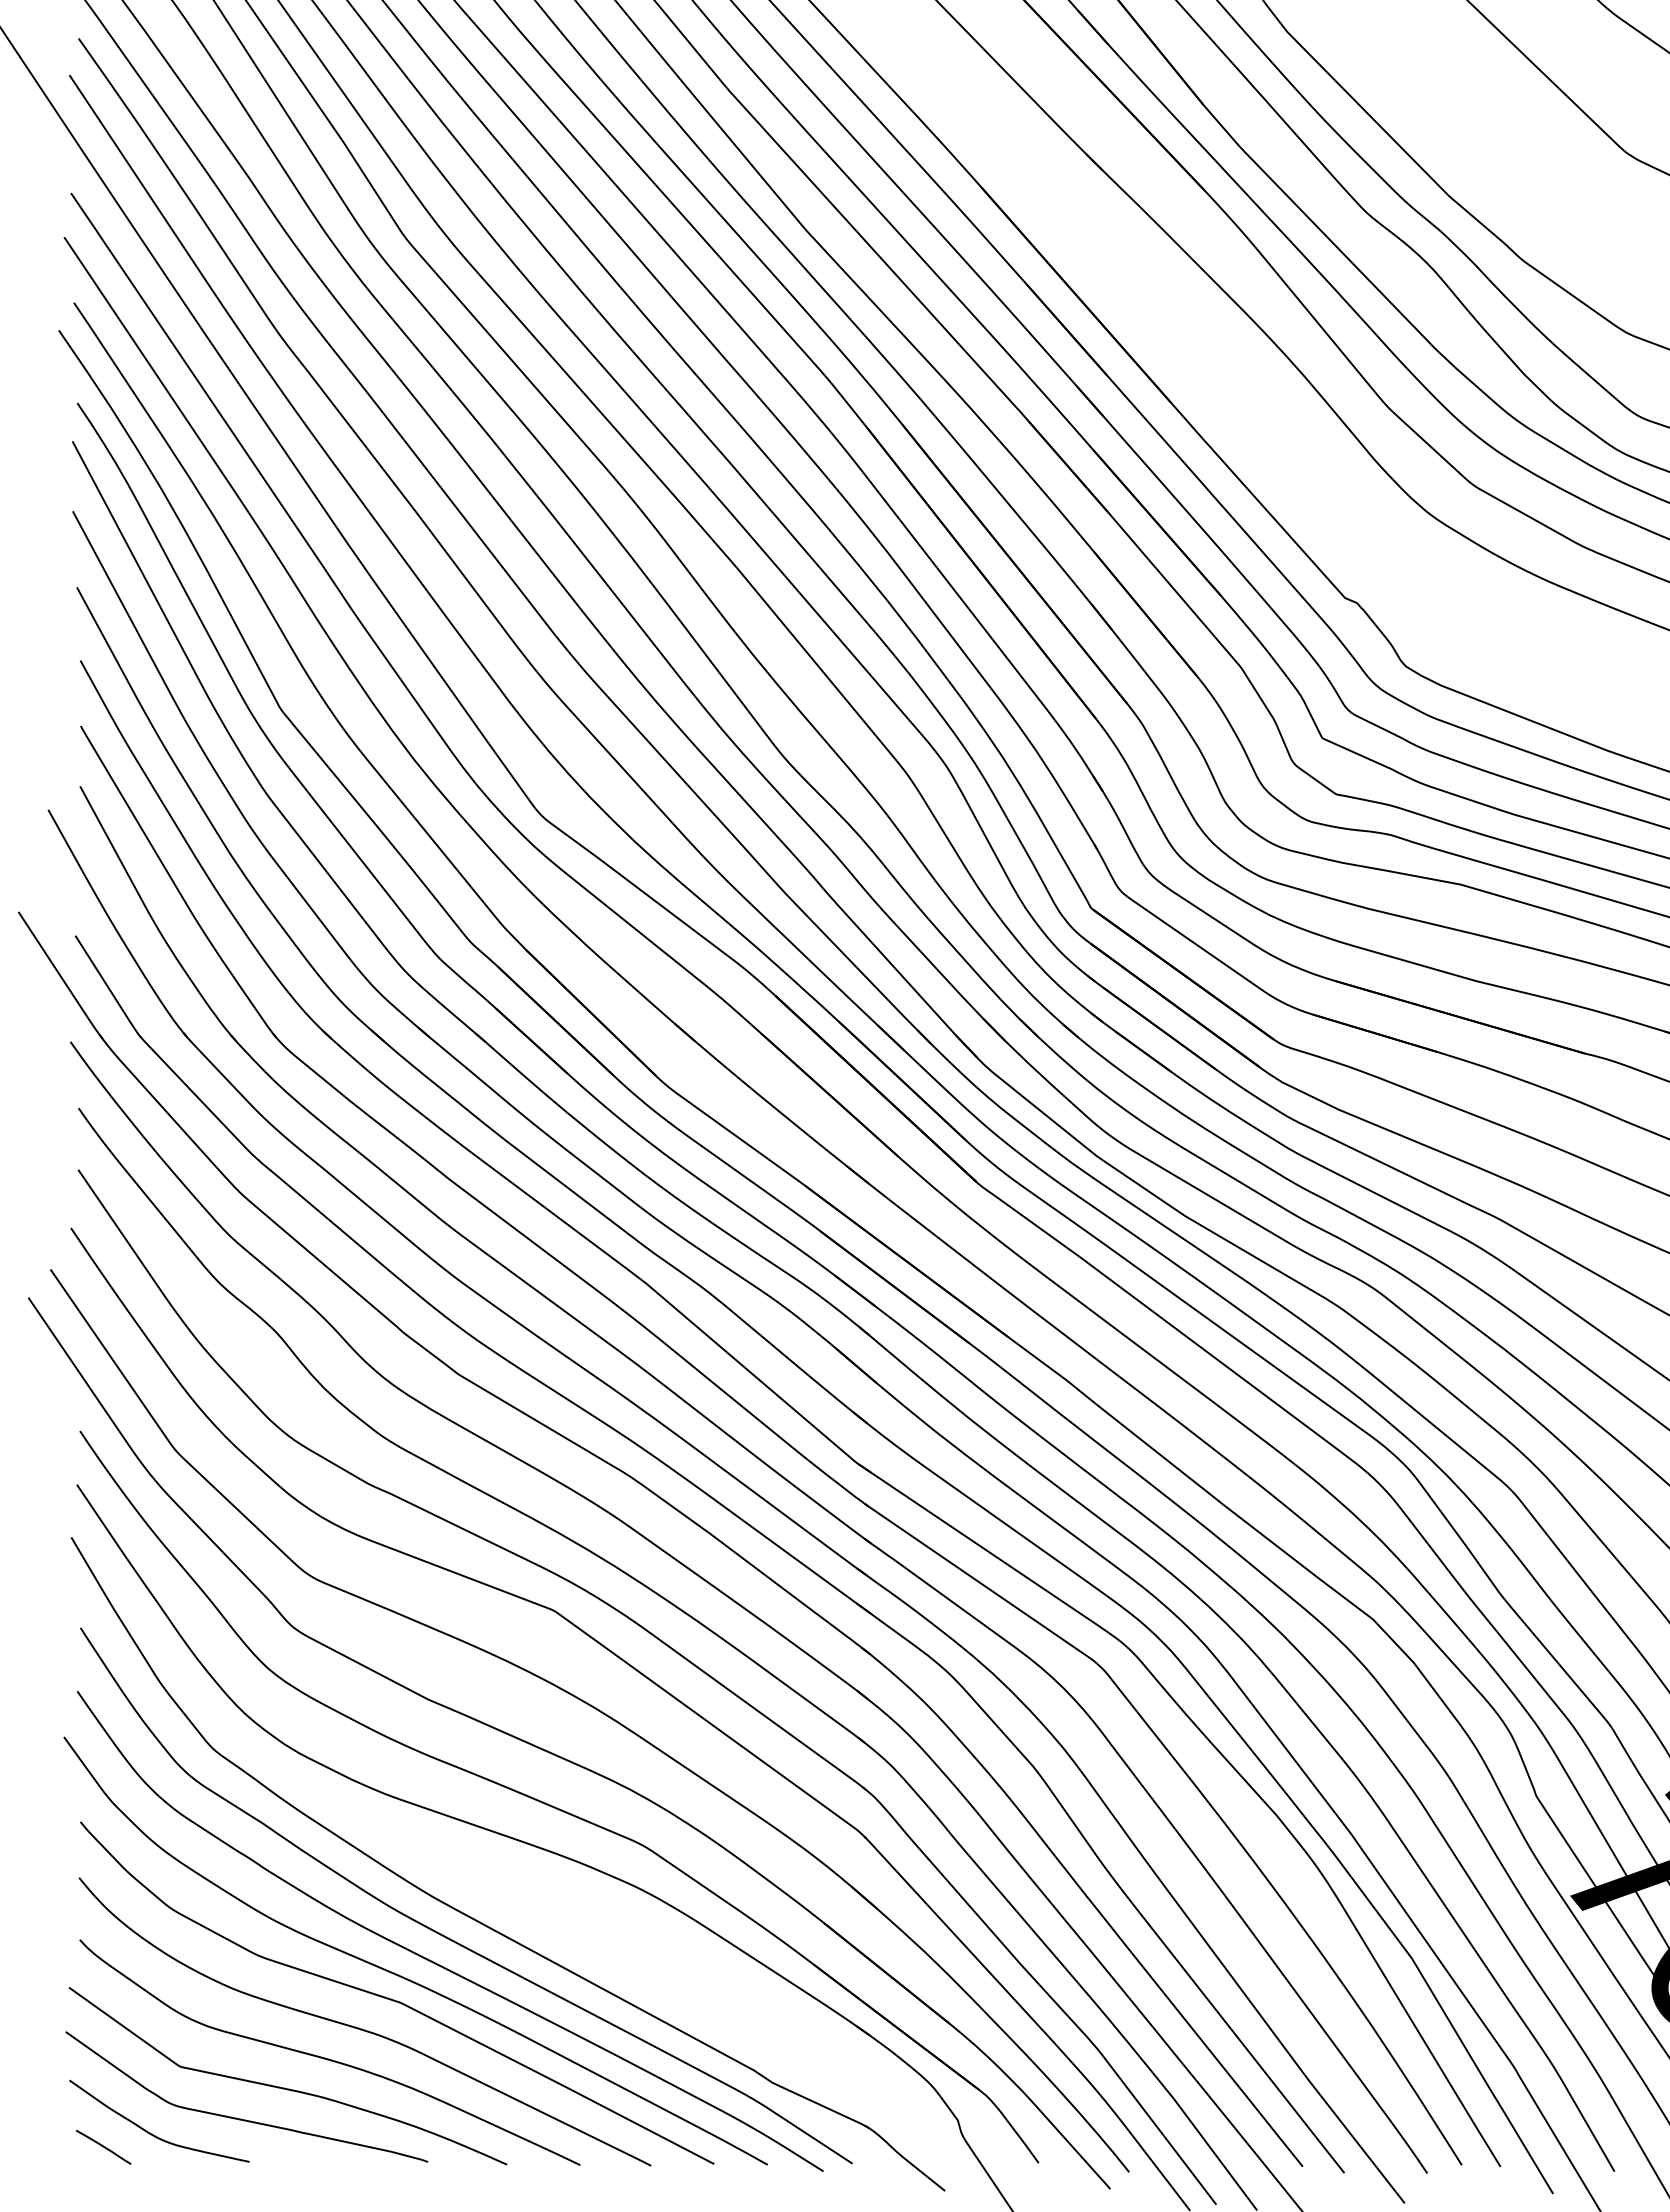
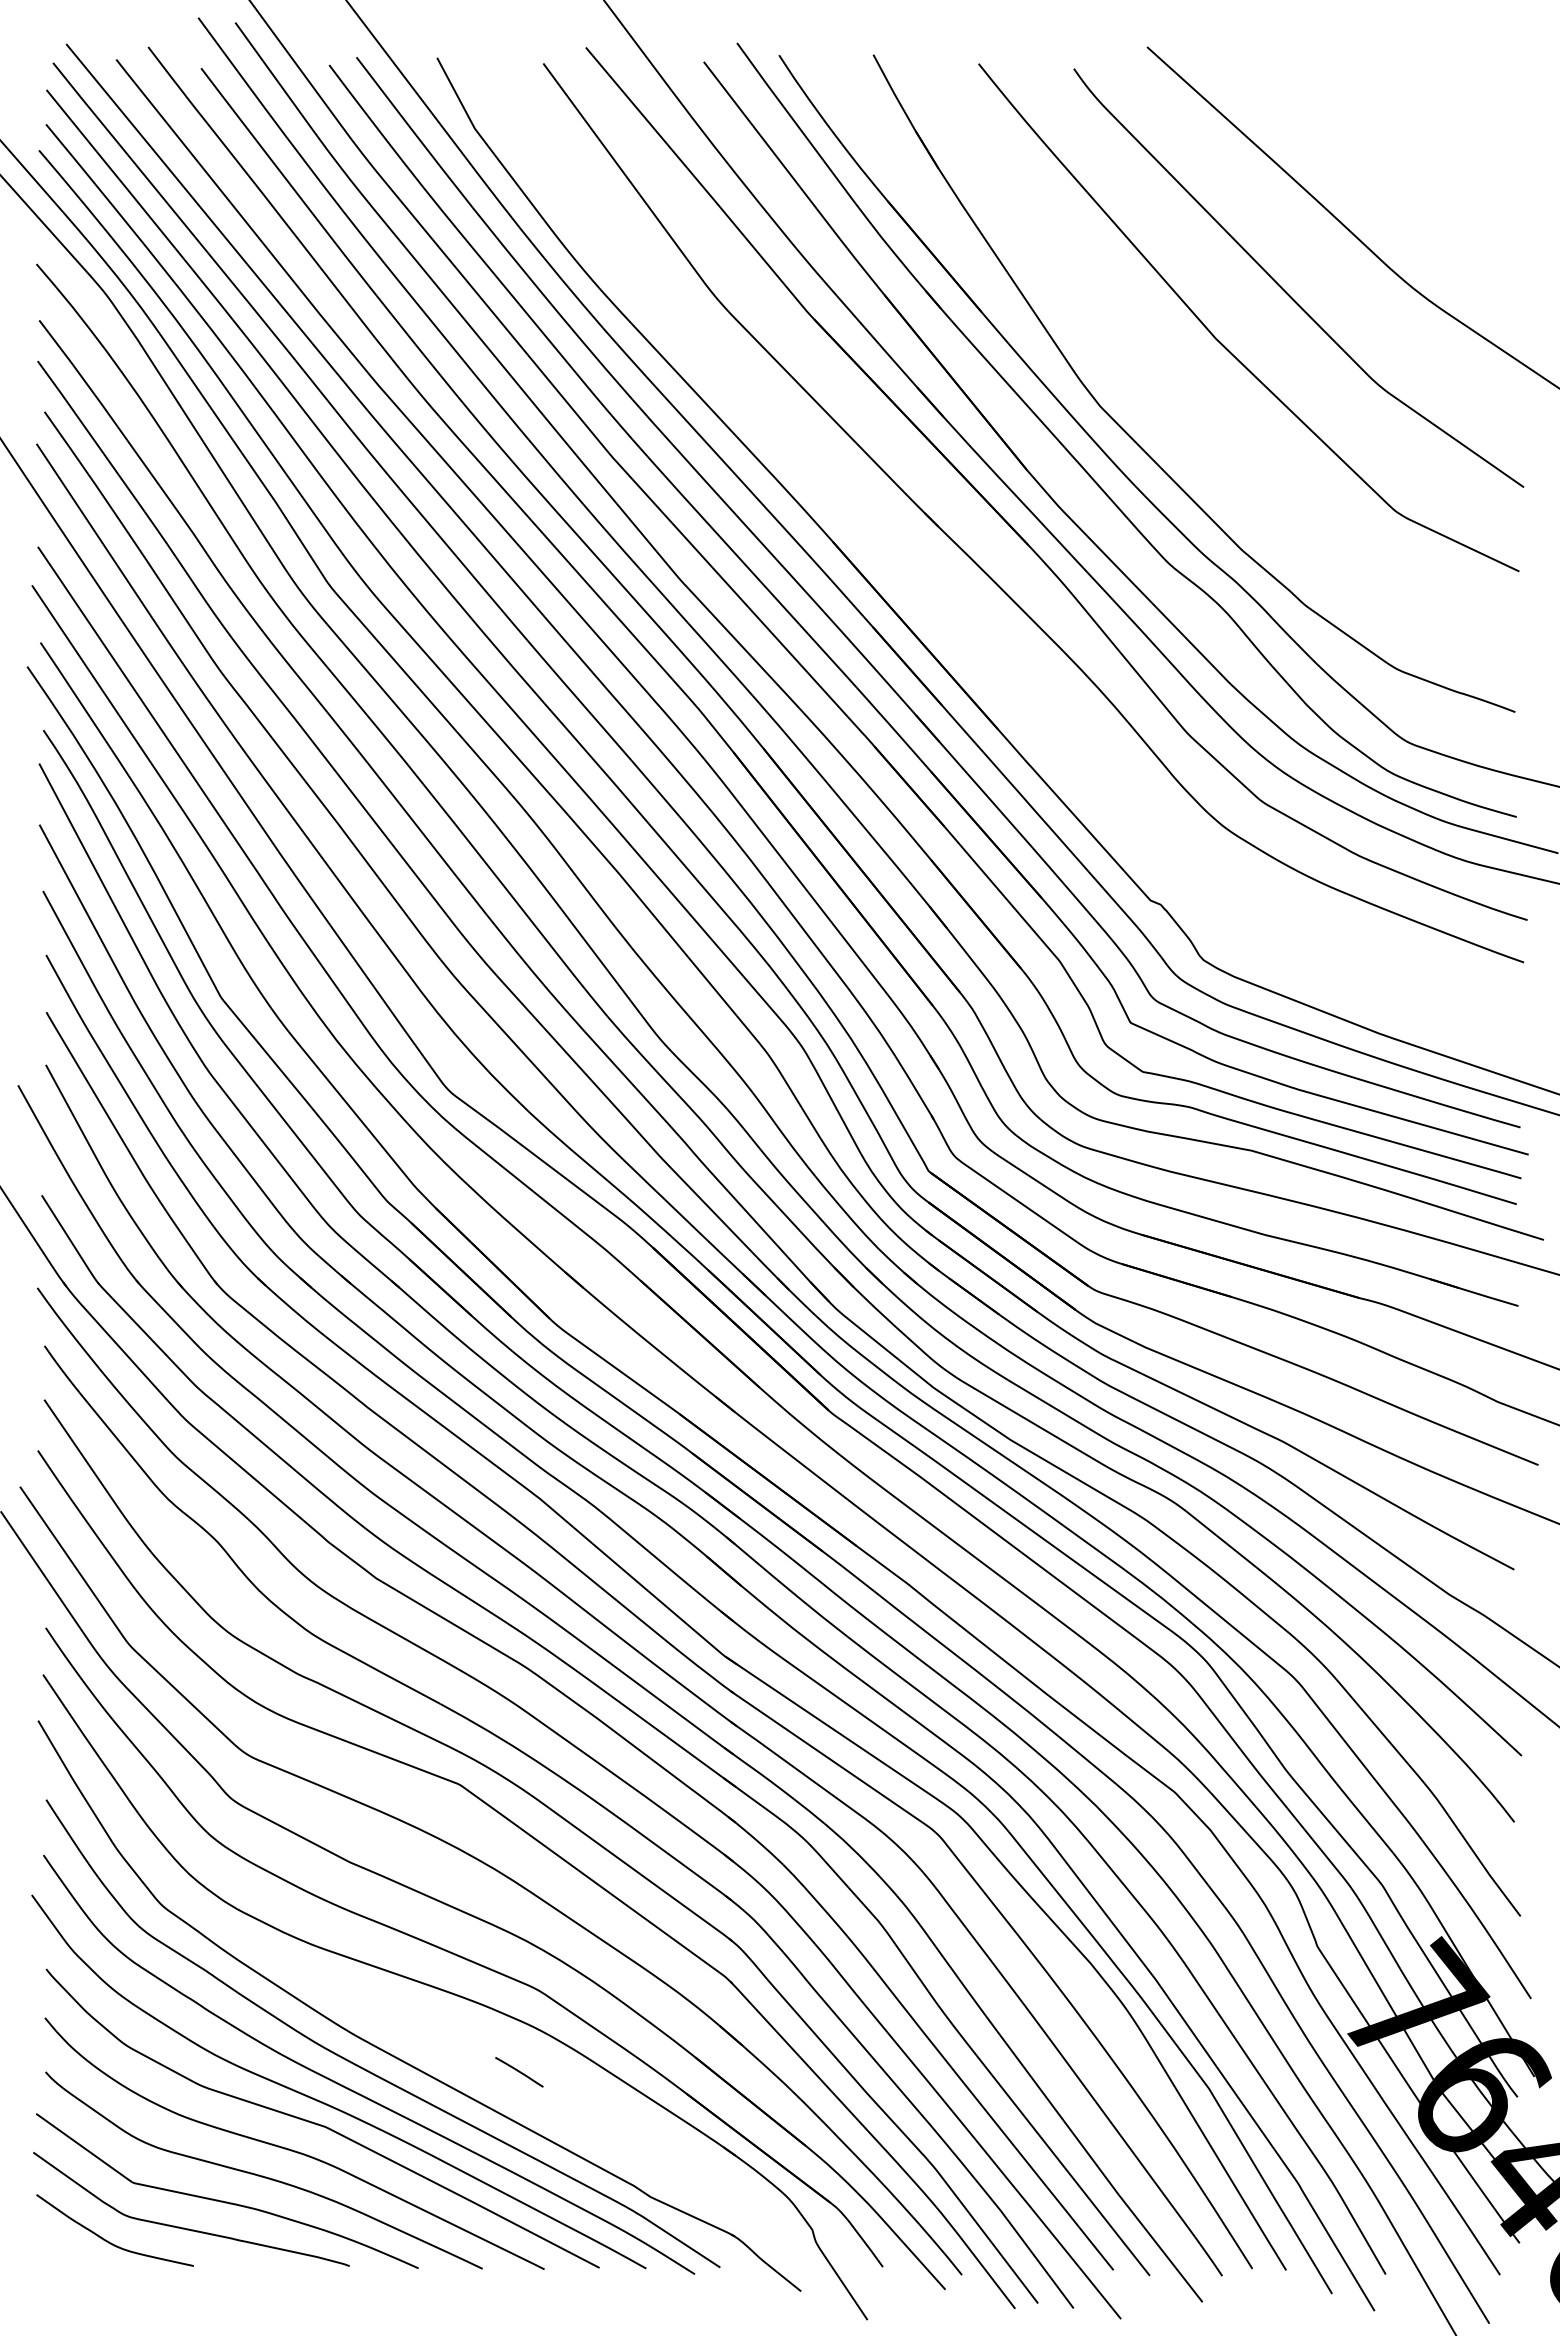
line: (103, 2147) -> (519, 2072), moved

